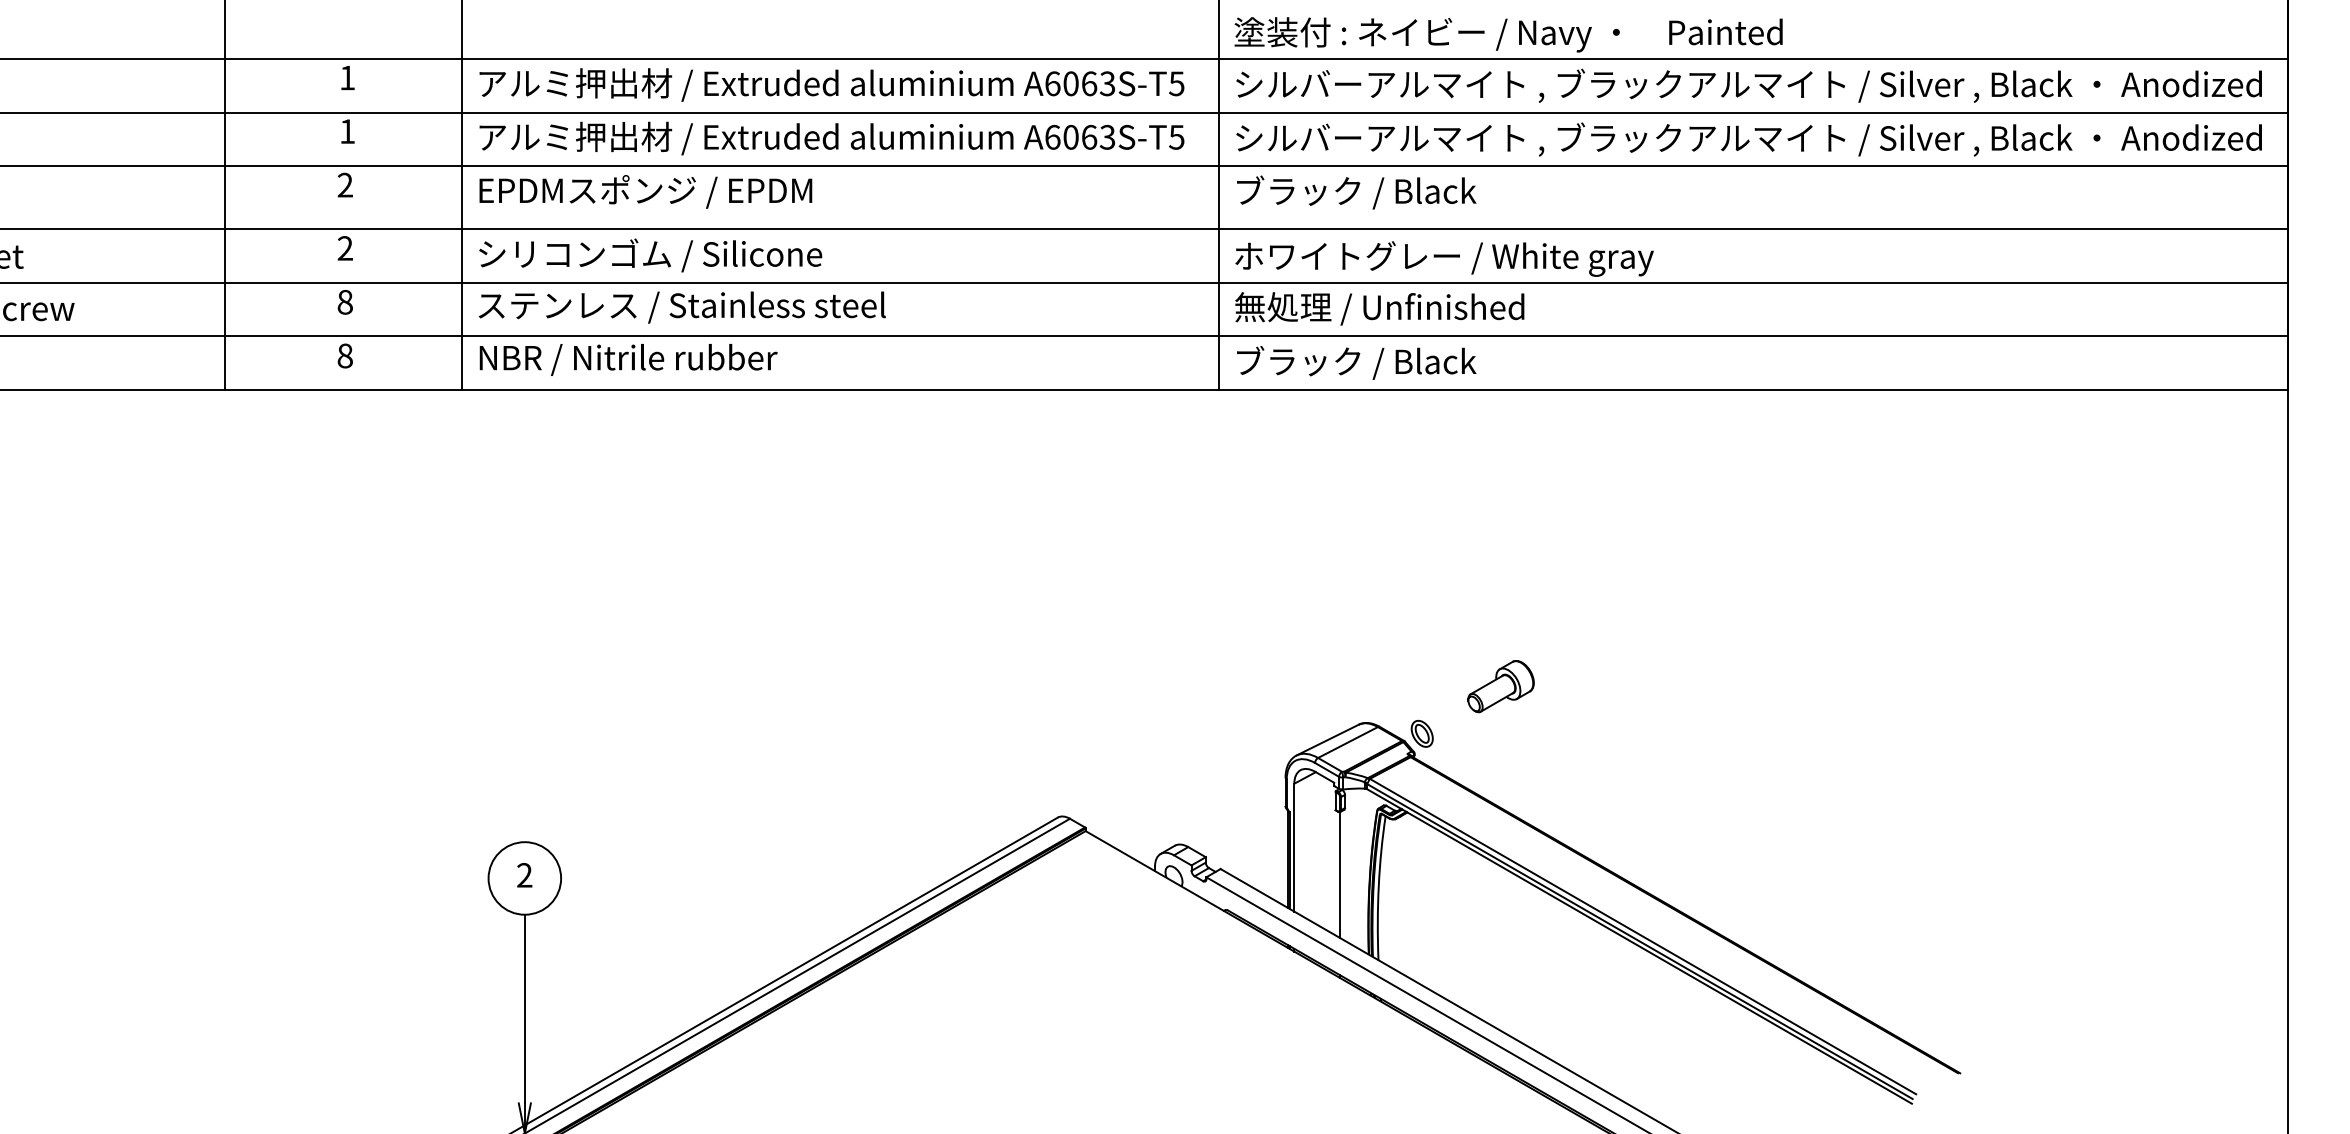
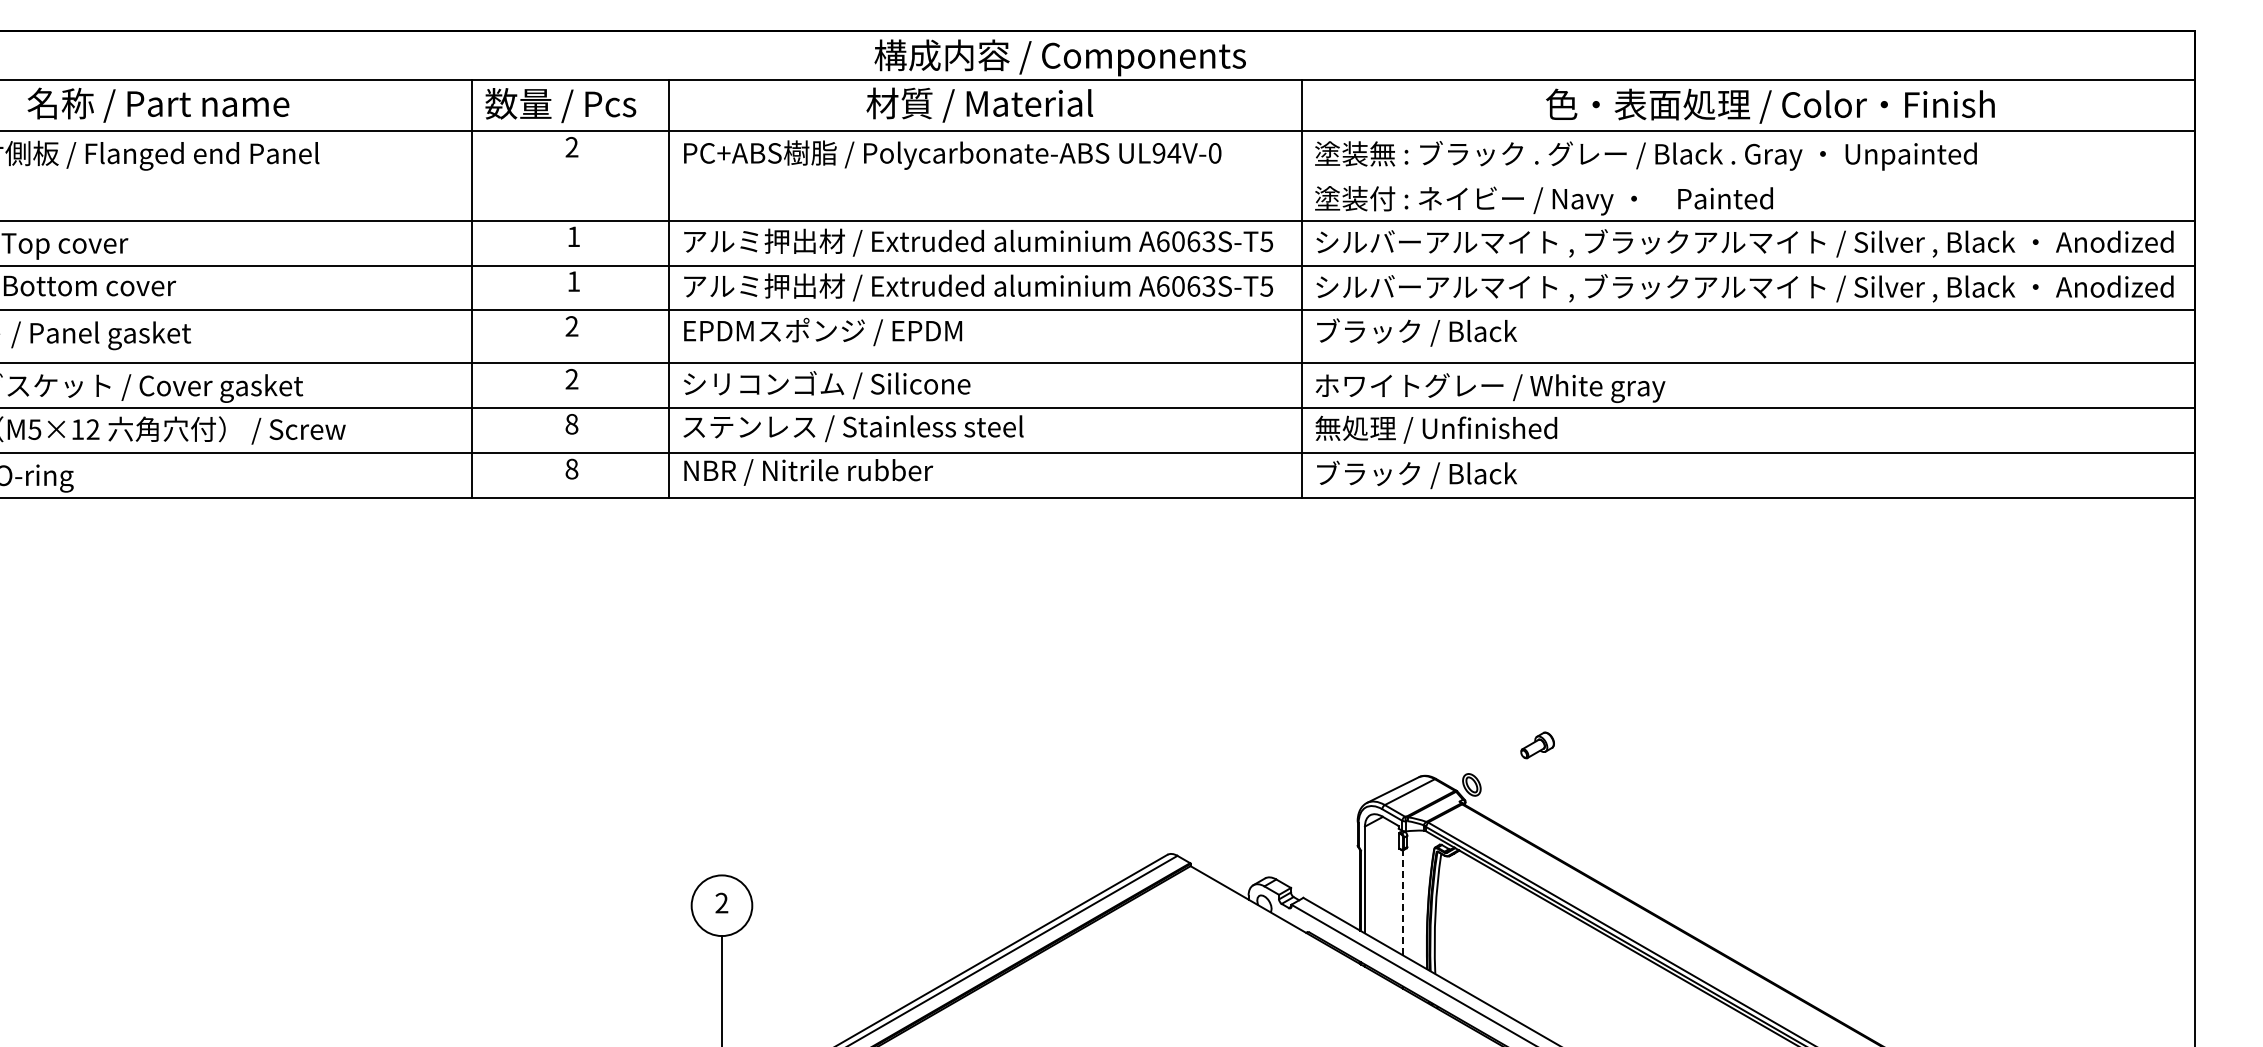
part: (1500, 686) -> (1537, 745), size x0.6
line: (1340, 874) -> (1403, 902), solid -> dashed

